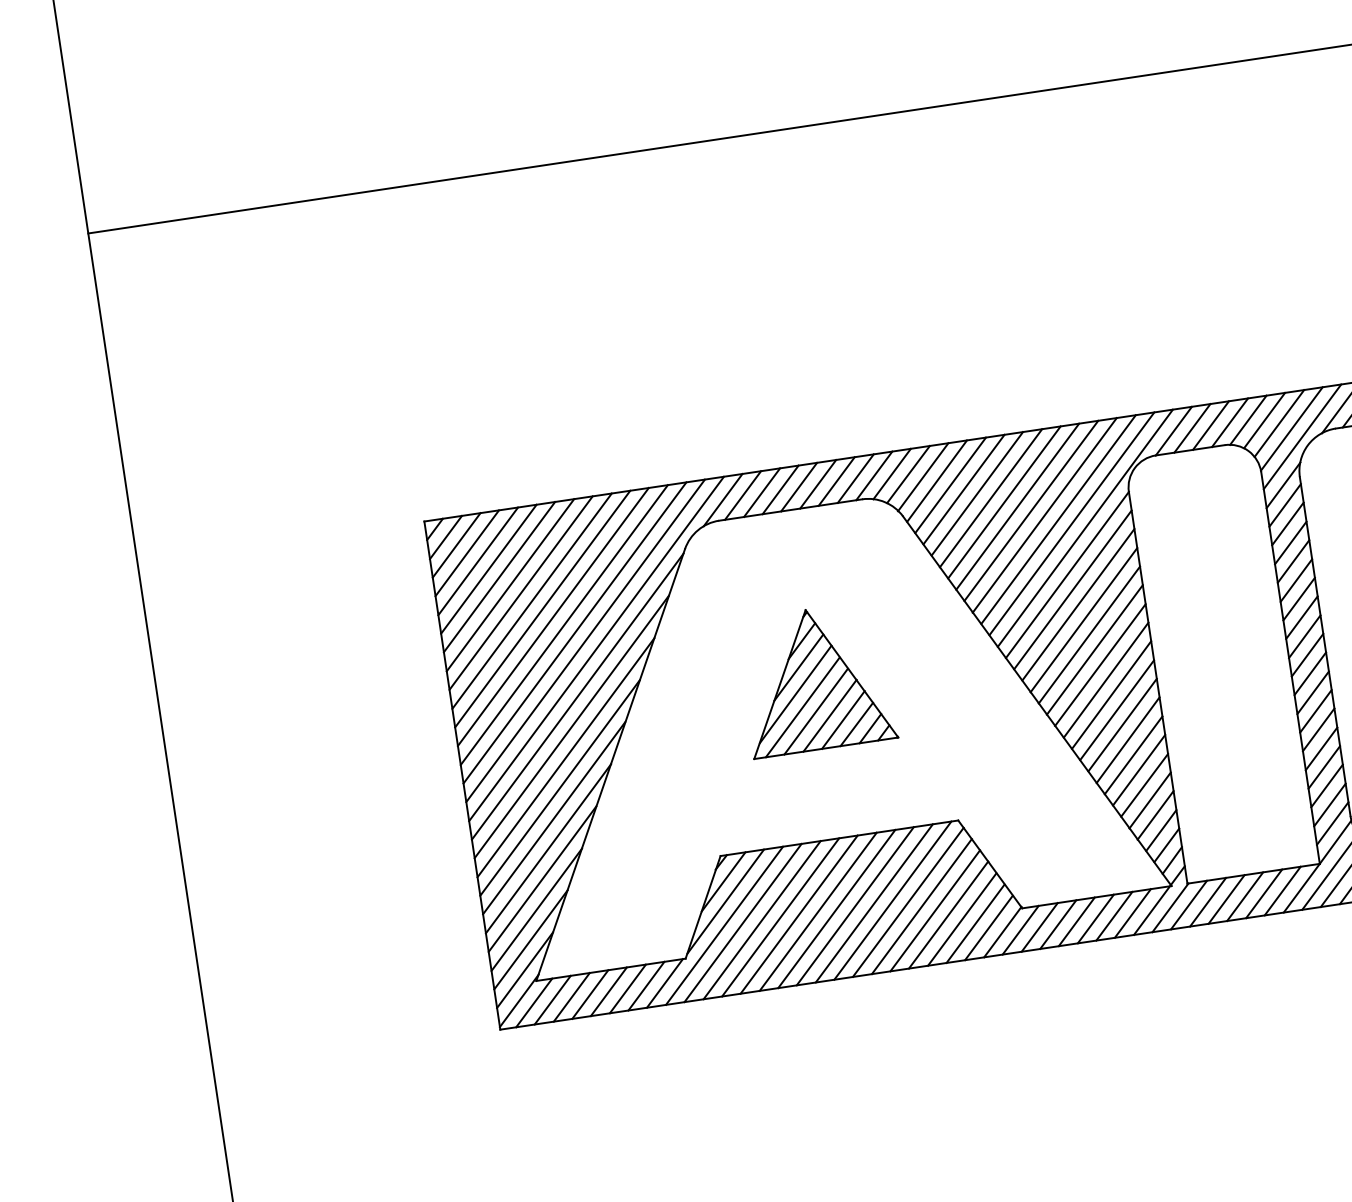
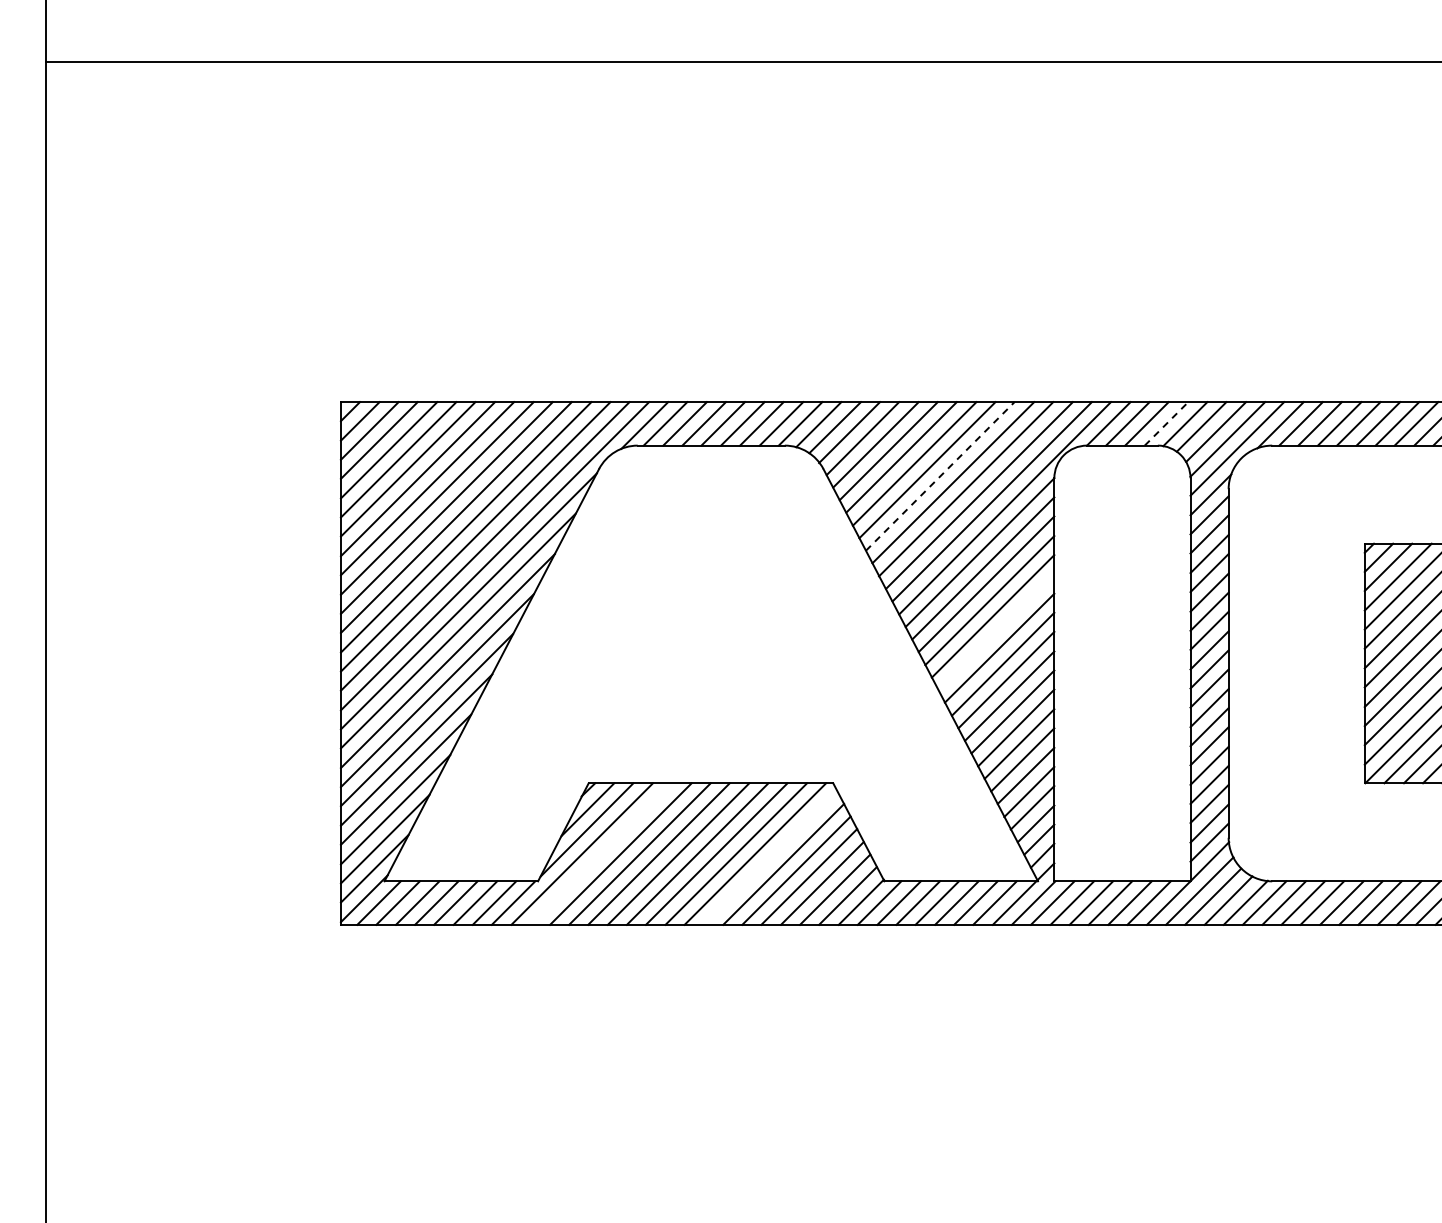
line: (1229, 422) -> (1166, 423), solid -> dashed
line: (1017, 506) -> (940, 476), solid -> dashed
line: (1095, 650) -> (996, 632), removed
part: (816, 679) -> (711, 619), removed
line: (908, 901) -> (770, 857), removed
line: (743, 922) -> (601, 853), removed

